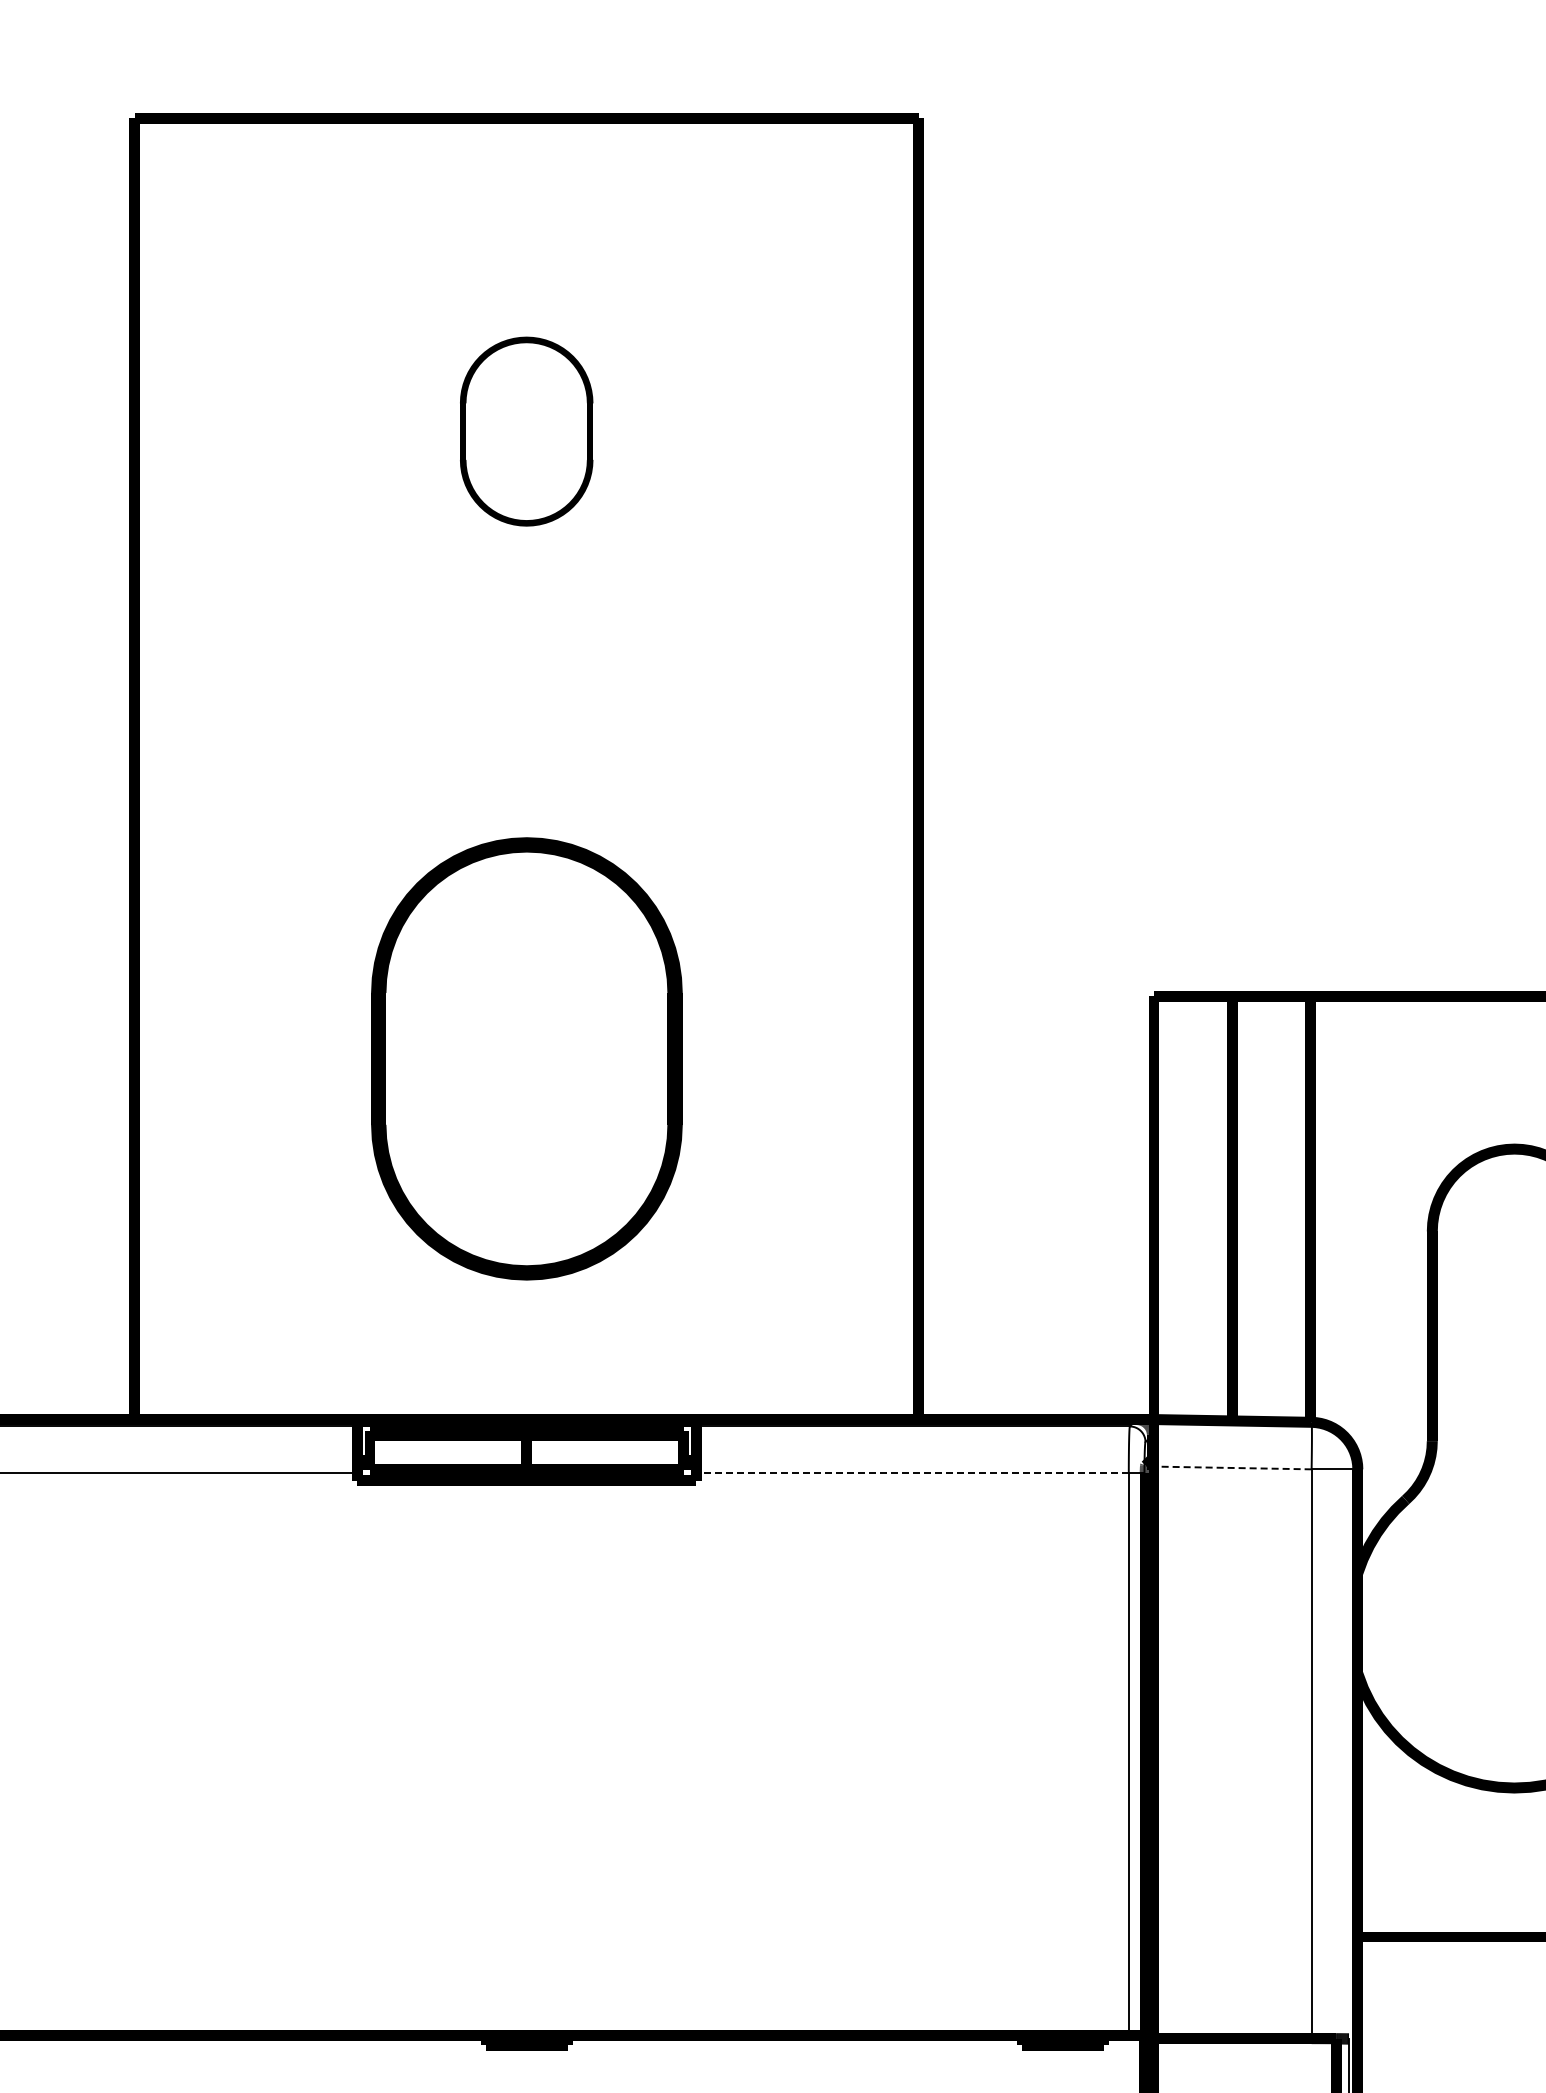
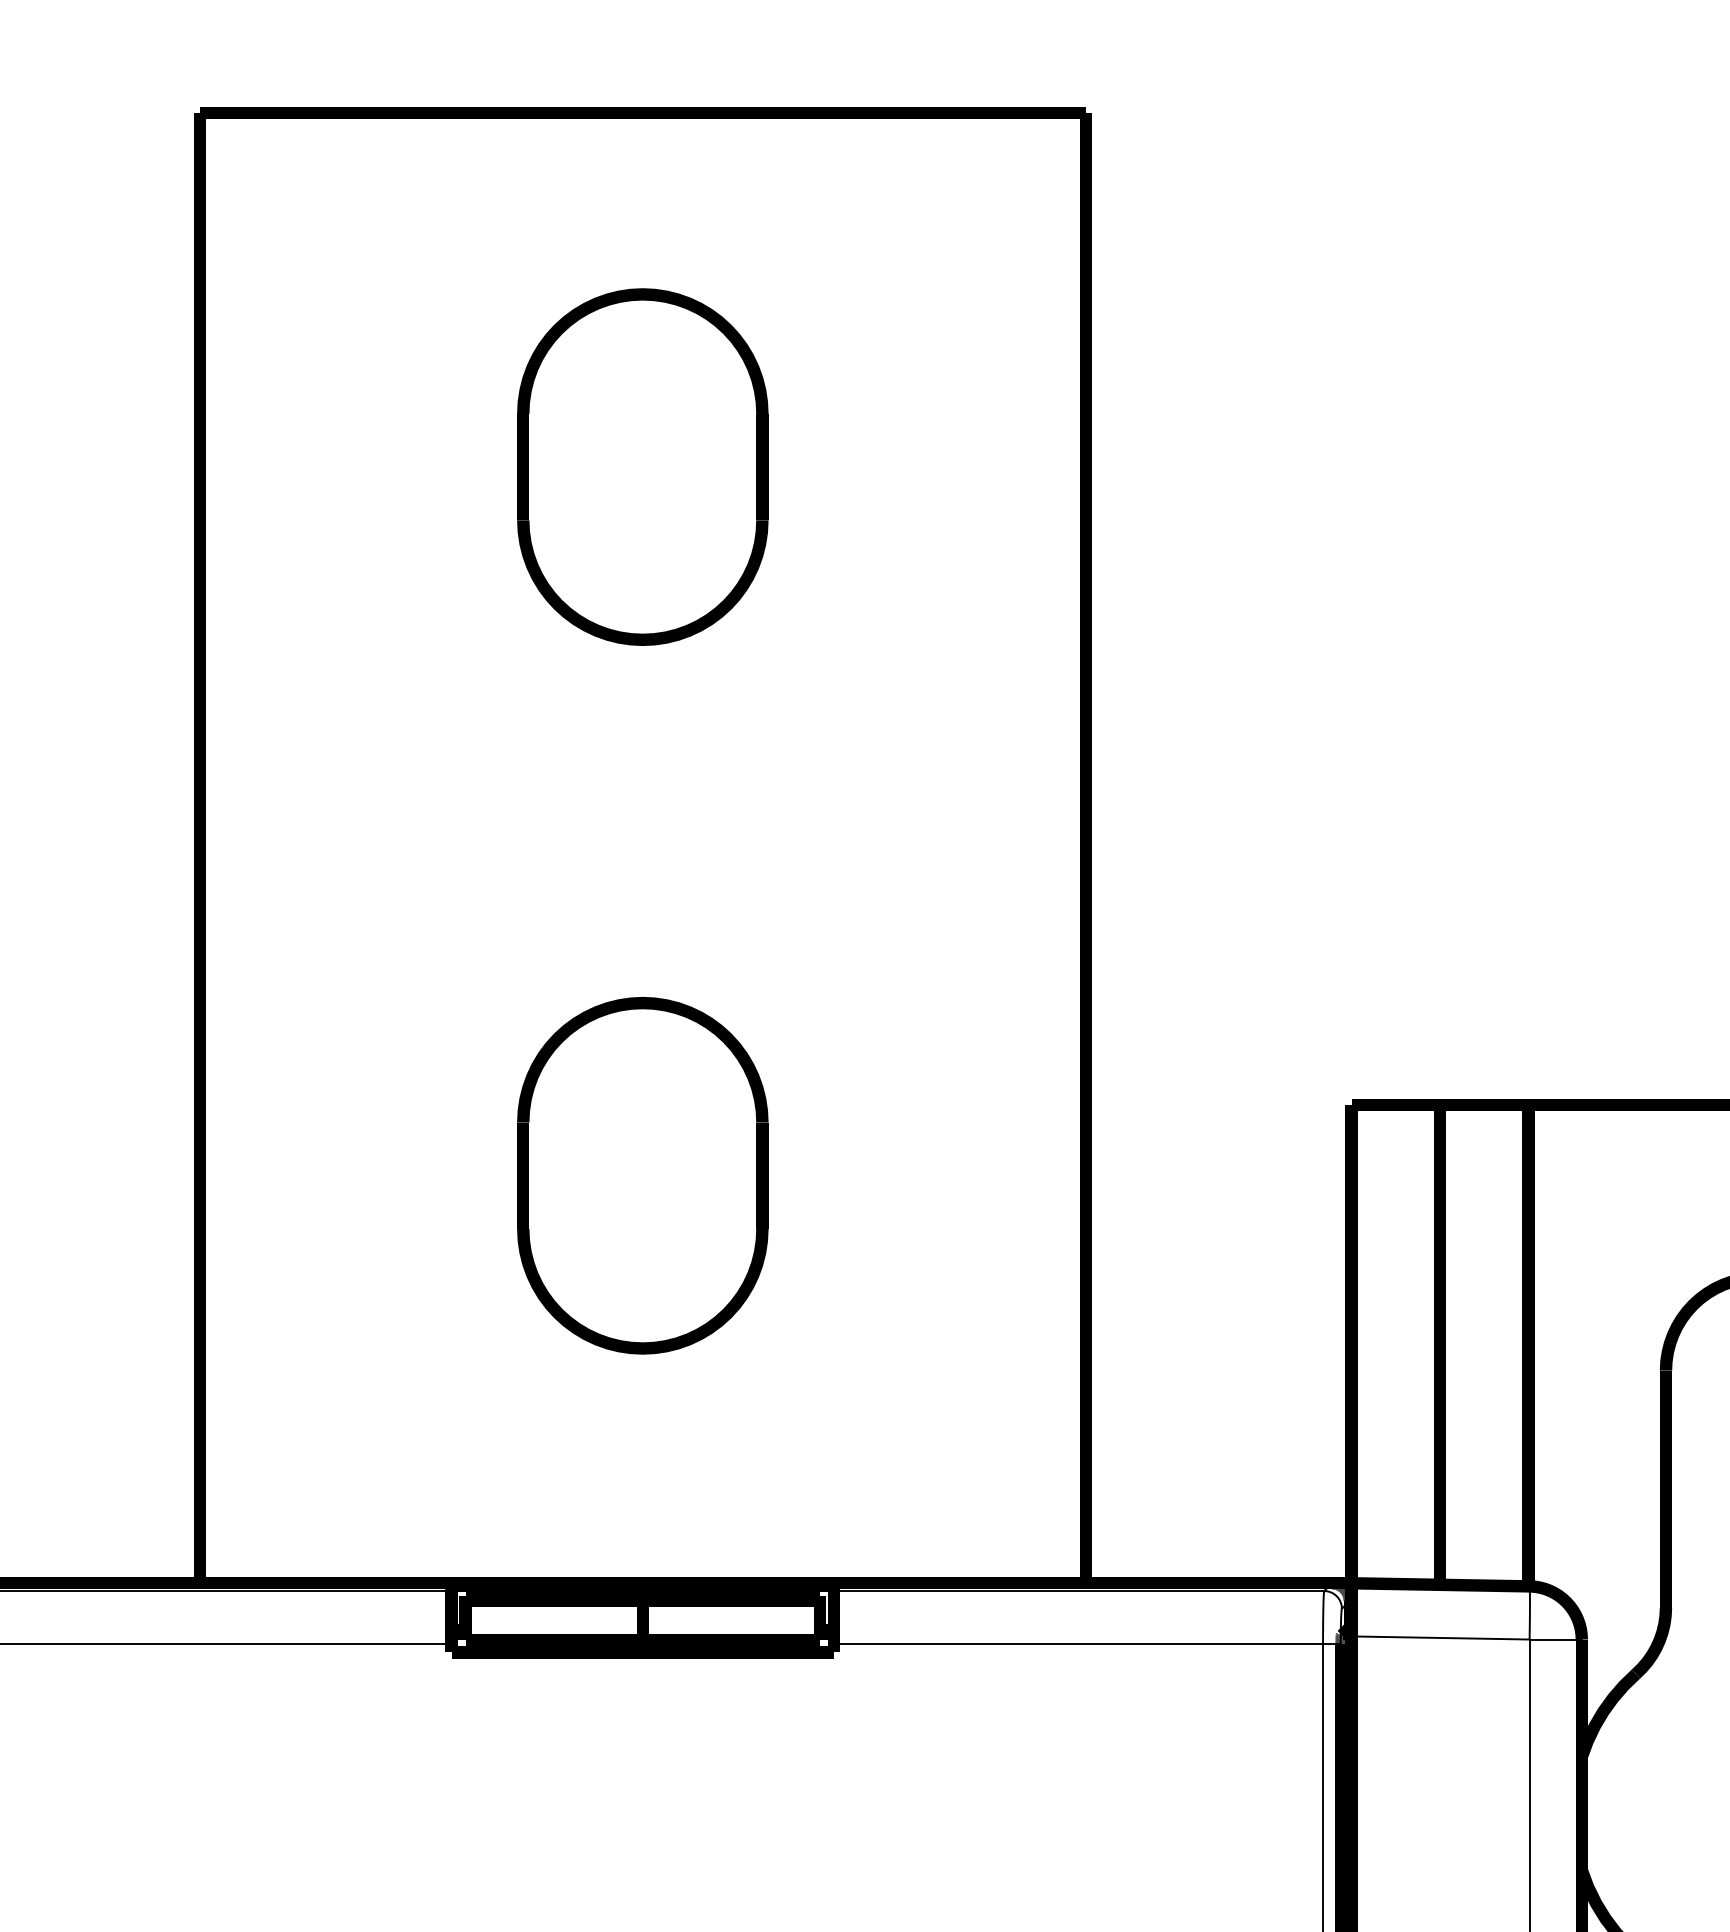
part: (526, 431) -> (642, 466), size x1.67
part: (526, 1058) -> (642, 1175), size x0.71
line: (1232, 1467) -> (1440, 1637), dashed -> solid
line: (911, 1473) -> (1077, 1644), dashed -> solid

